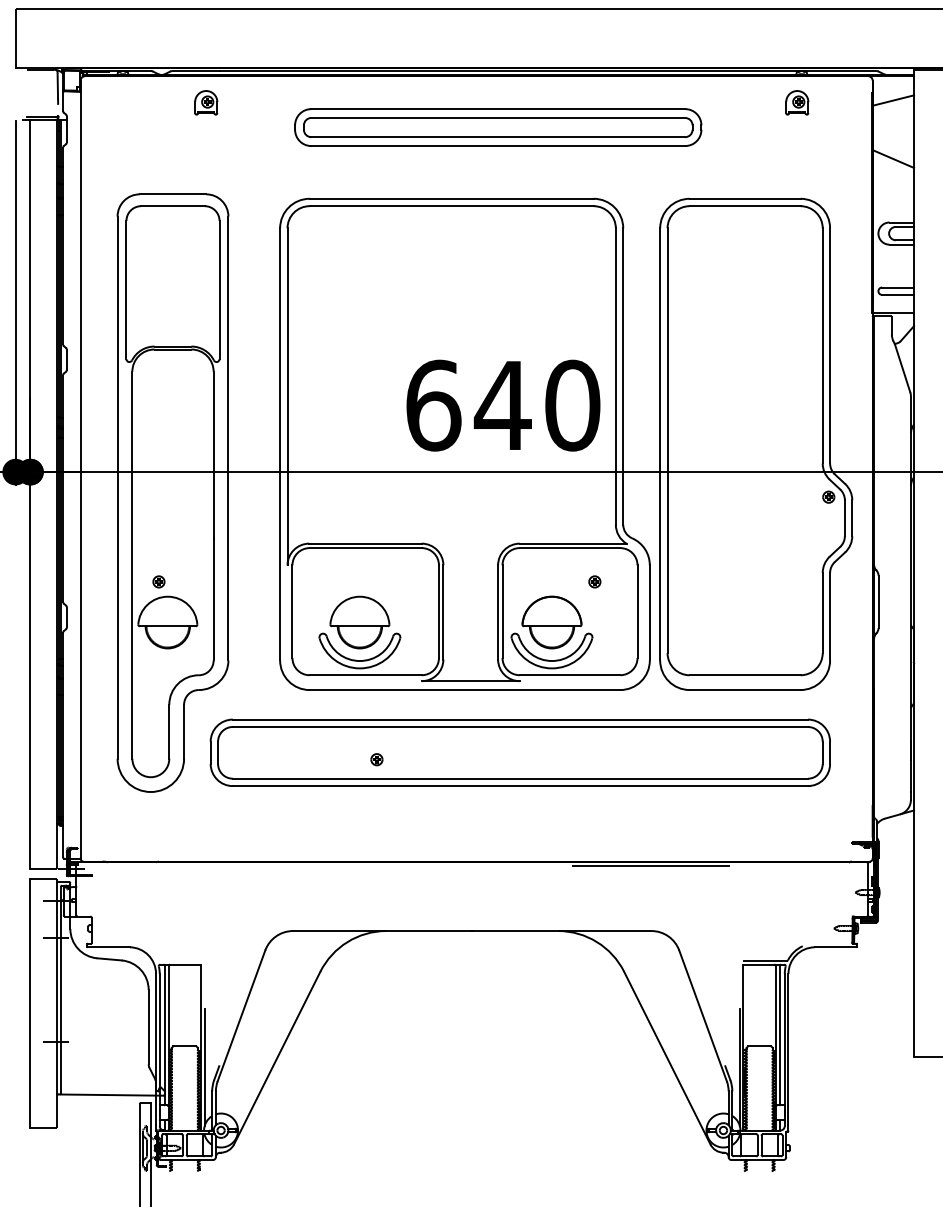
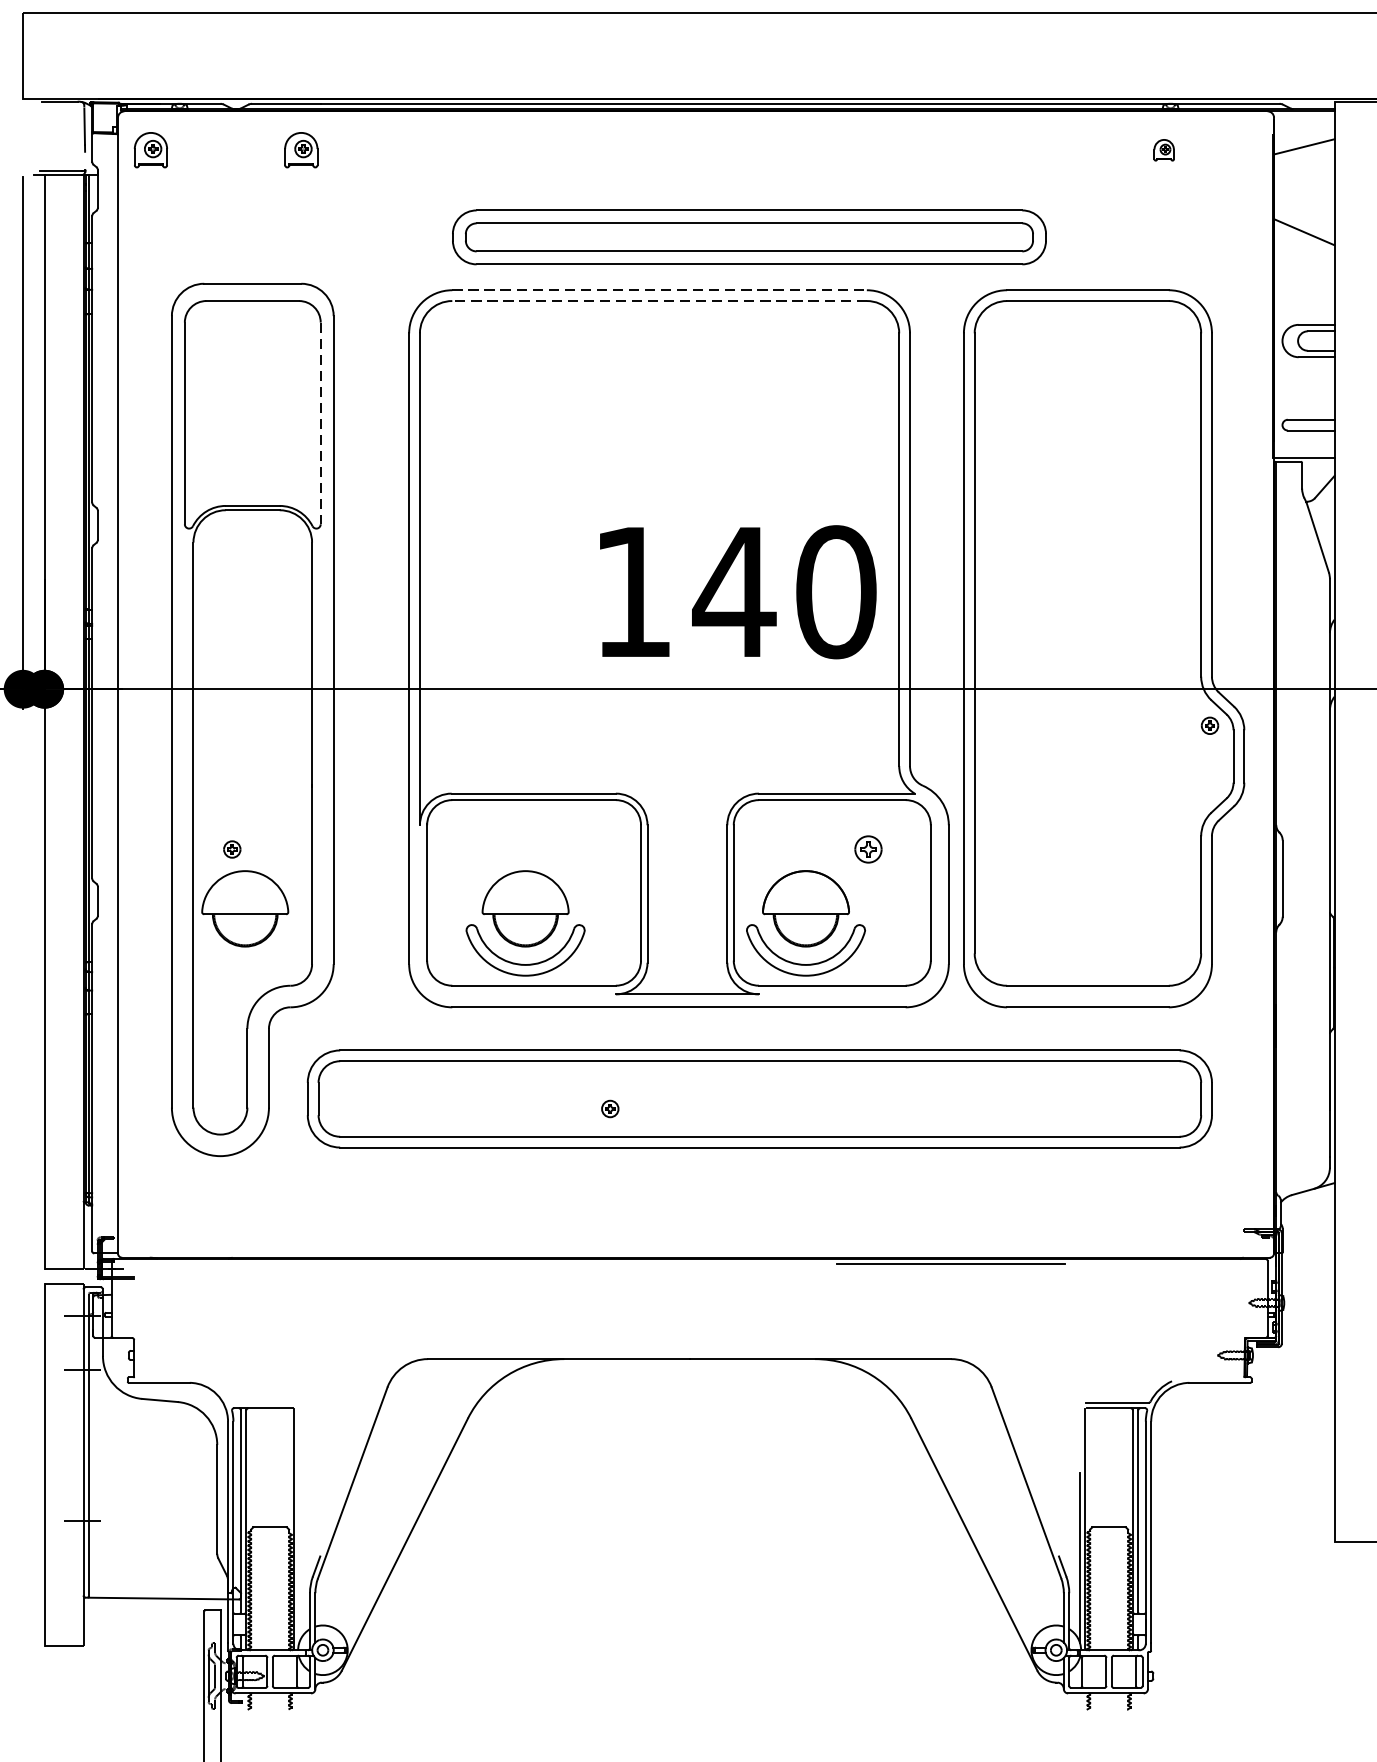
part: (103, 102) -> (151, 149), added
part: (797, 102) -> (1164, 149), size x0.6
part: (498, 127) -> (749, 237), moved
line: (452, 198) -> (660, 289), solid -> dashed
line: (451, 206) -> (659, 301), solid -> dashed
line: (219, 290) -> (320, 424), solid -> dashed
text: (433, 405) -> (633, 591), 640 -> 140
part: (594, 581) -> (868, 848), size x1.6
part: (376, 759) -> (609, 1108), moved
line: (204, 1067) -> (298, 1558), removed

